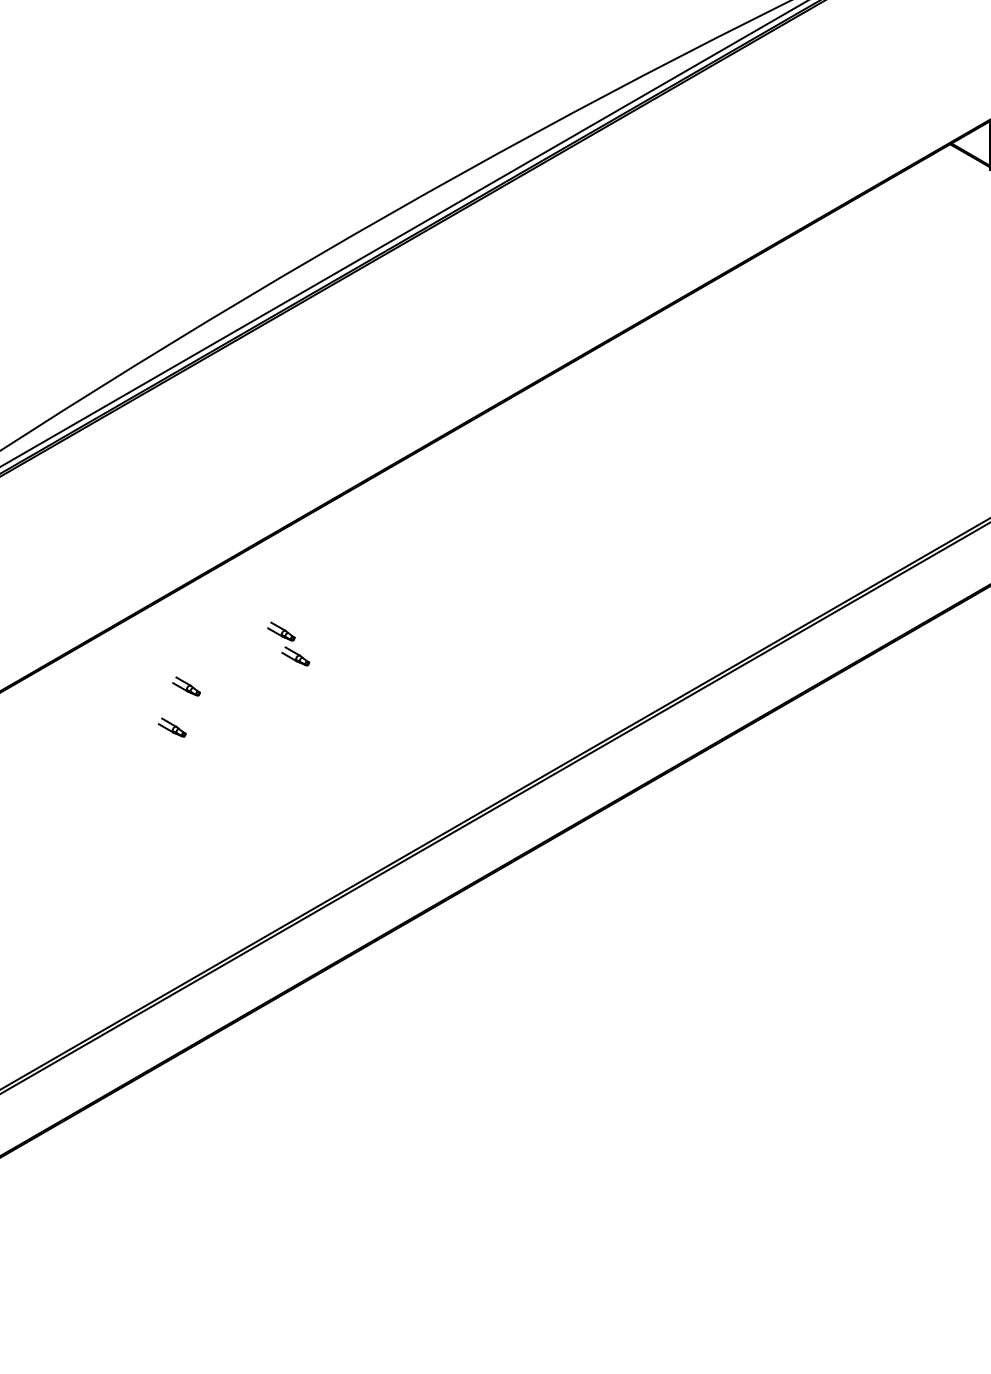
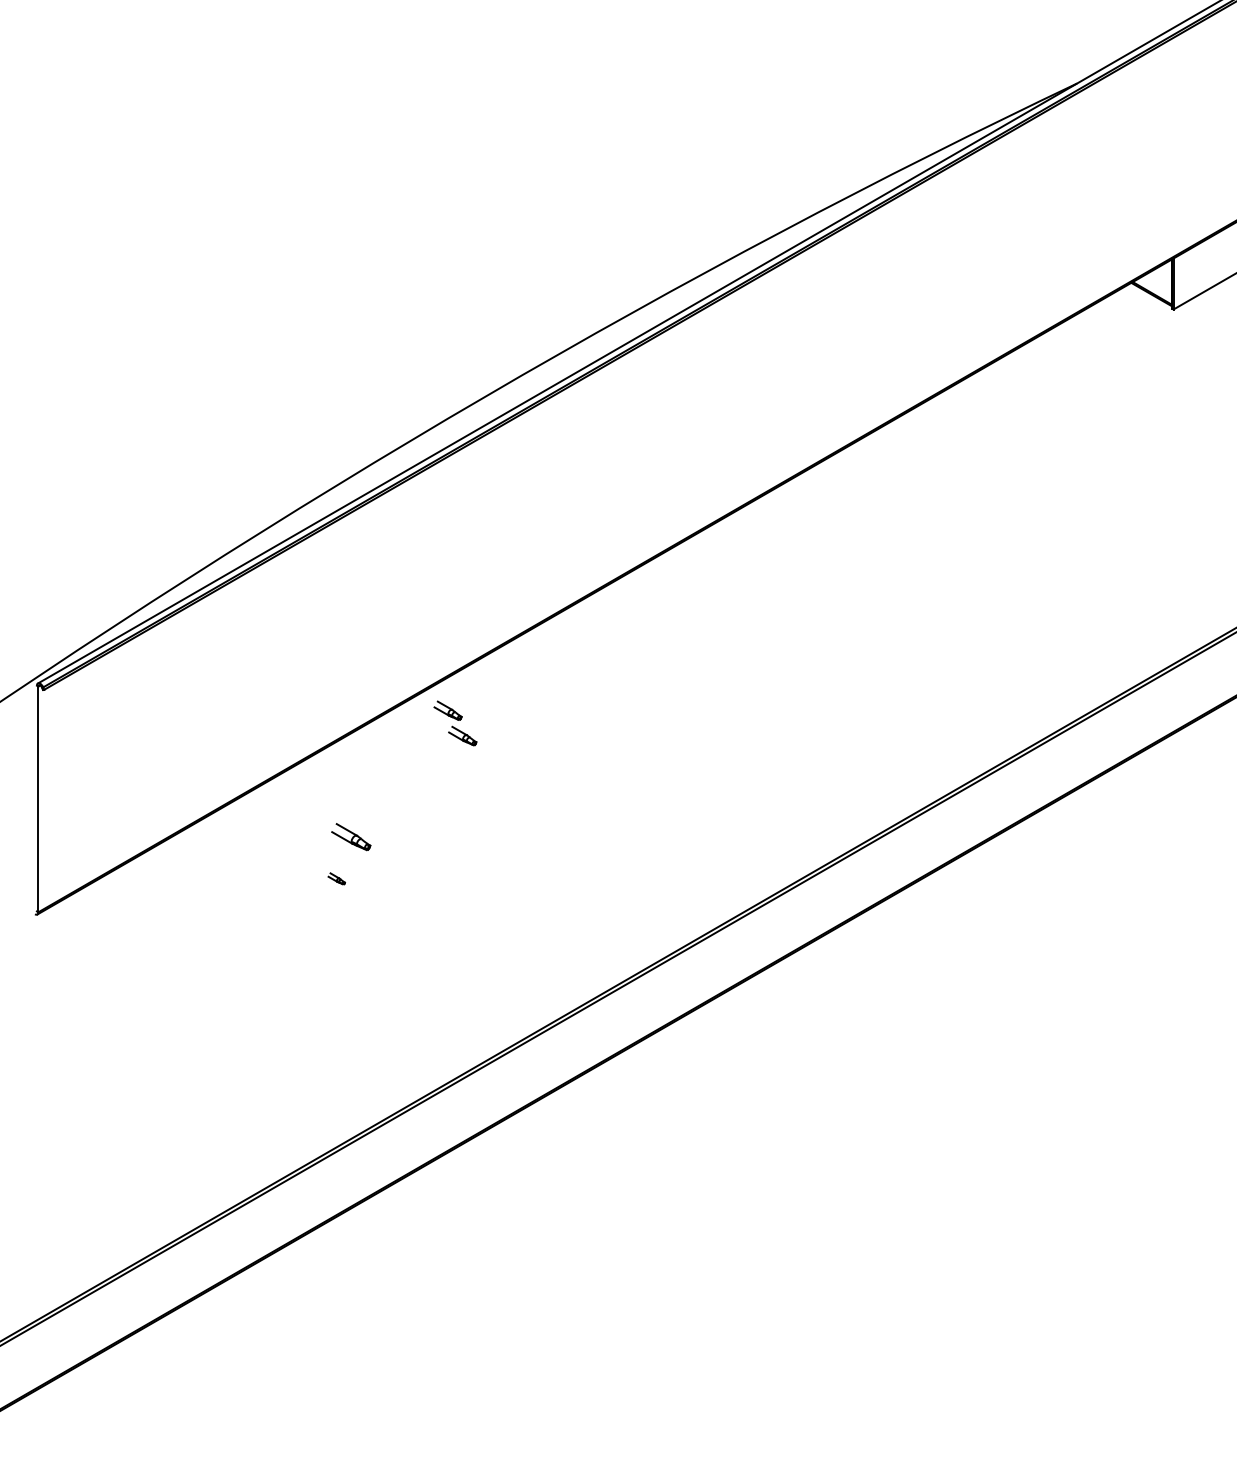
part: (288, 644) -> (455, 723), moved
part: (185, 686) -> (350, 836), size x1.4
part: (172, 727) -> (336, 878), size x0.6

